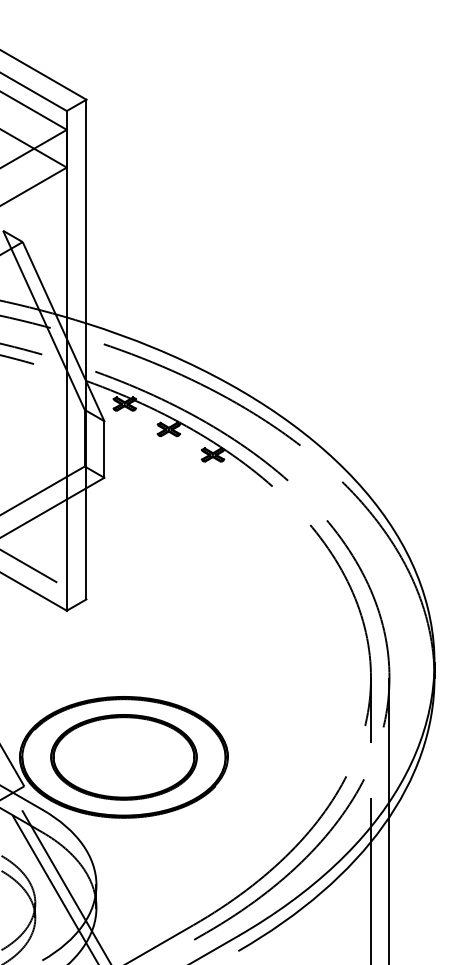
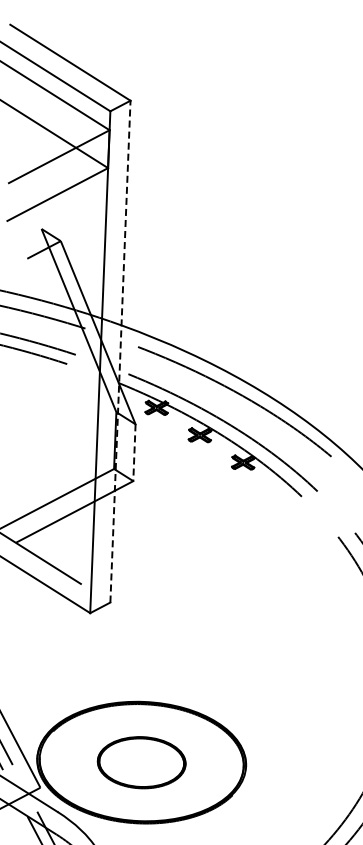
line: (86, 349) -> (120, 351), solid -> dashed
line: (104, 450) -> (134, 453), solid -> dashed
part: (123, 757) -> (141, 762), size x0.6

